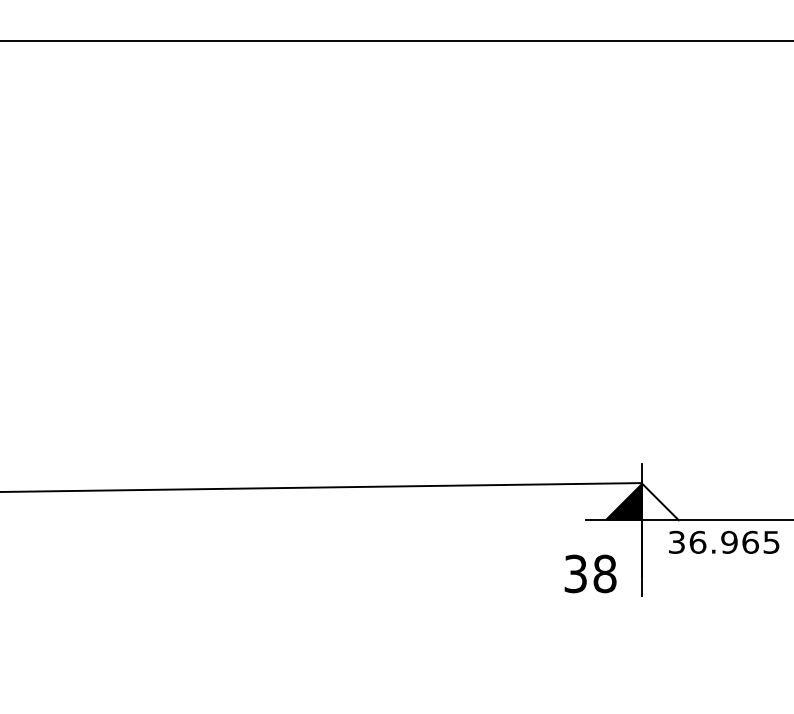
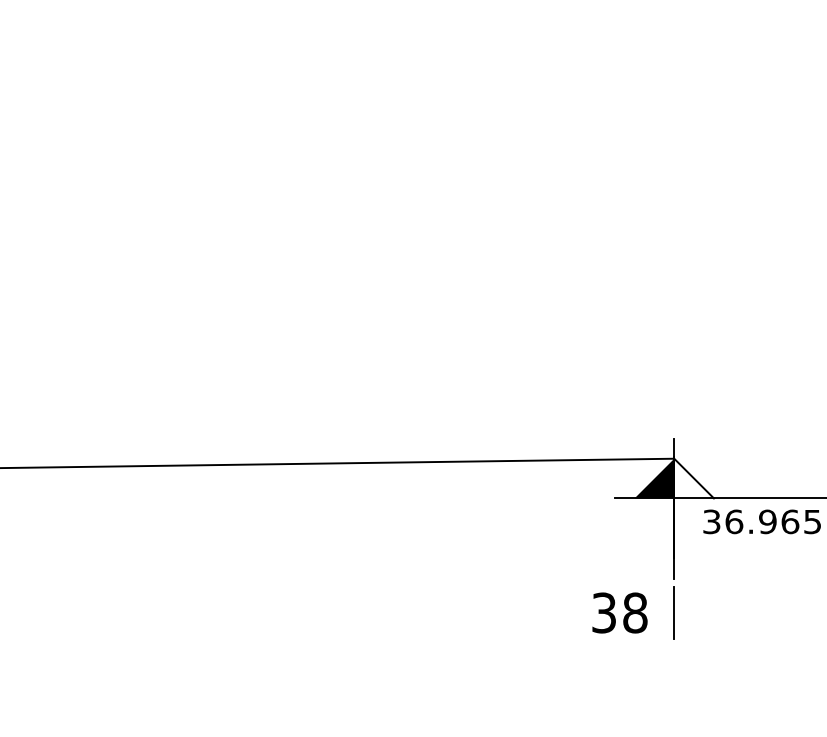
text: (590, 573) -> (619, 612), moved
line: (641, 627) -> (674, 612), added

